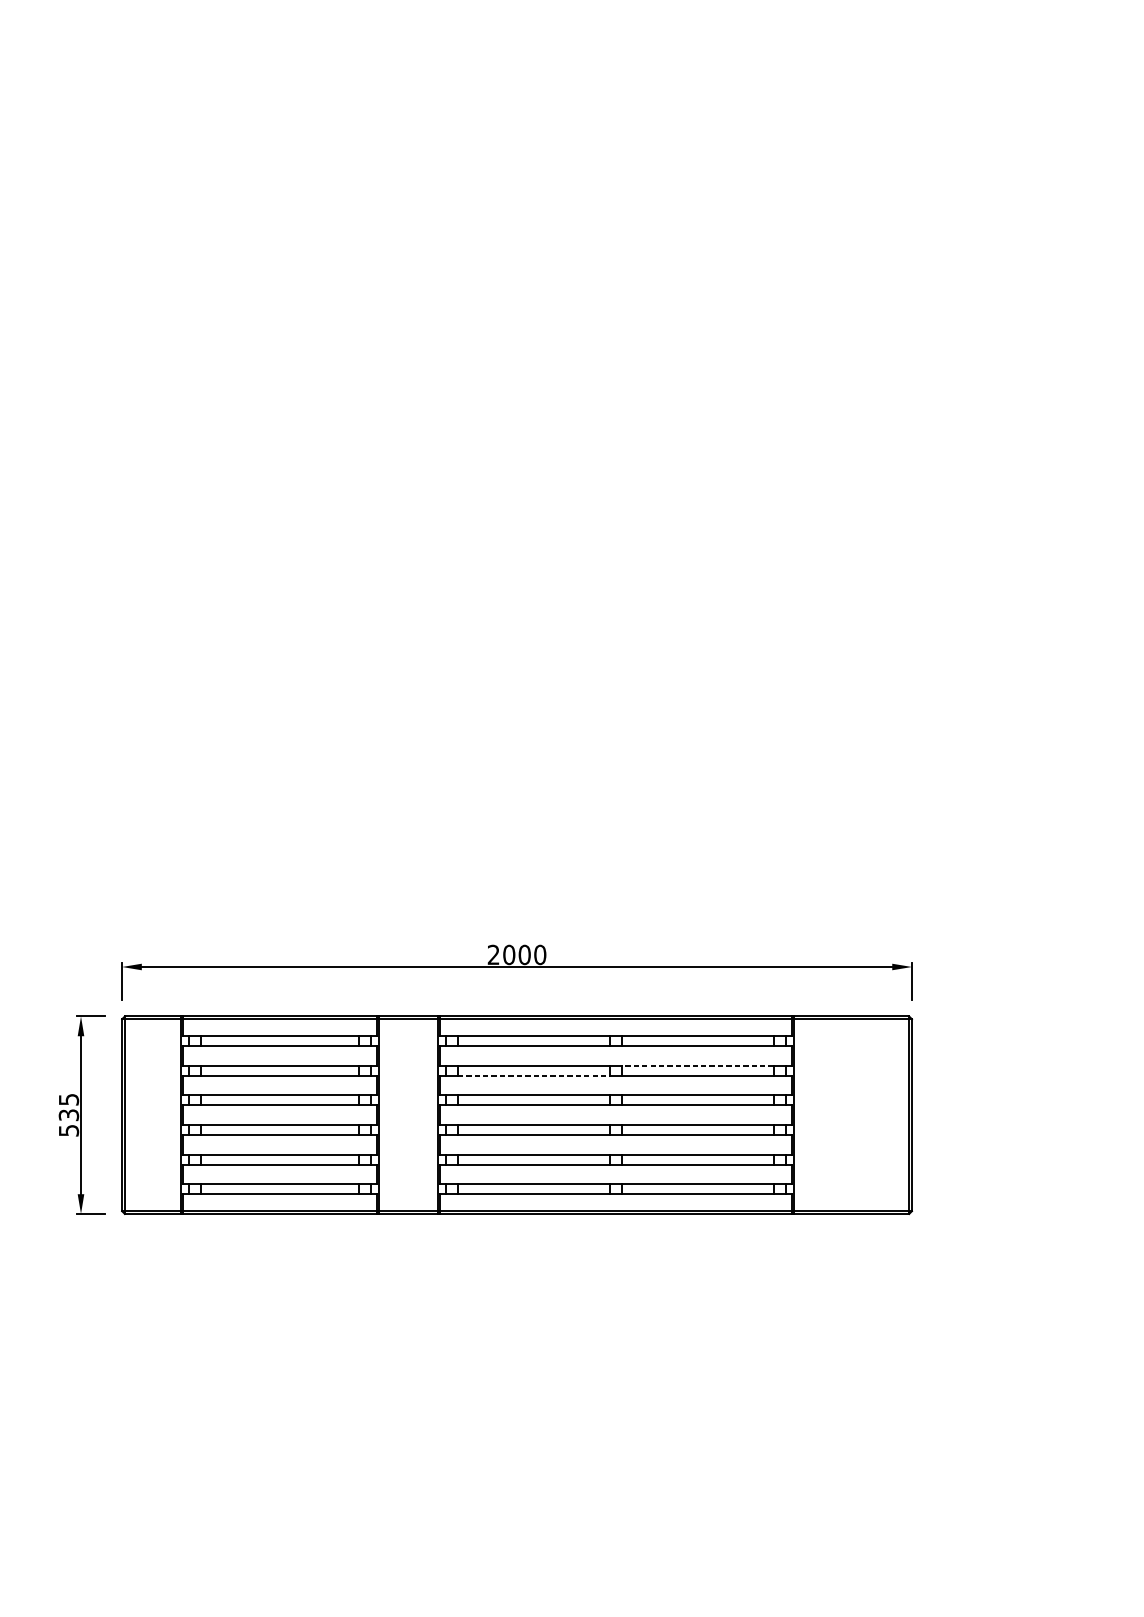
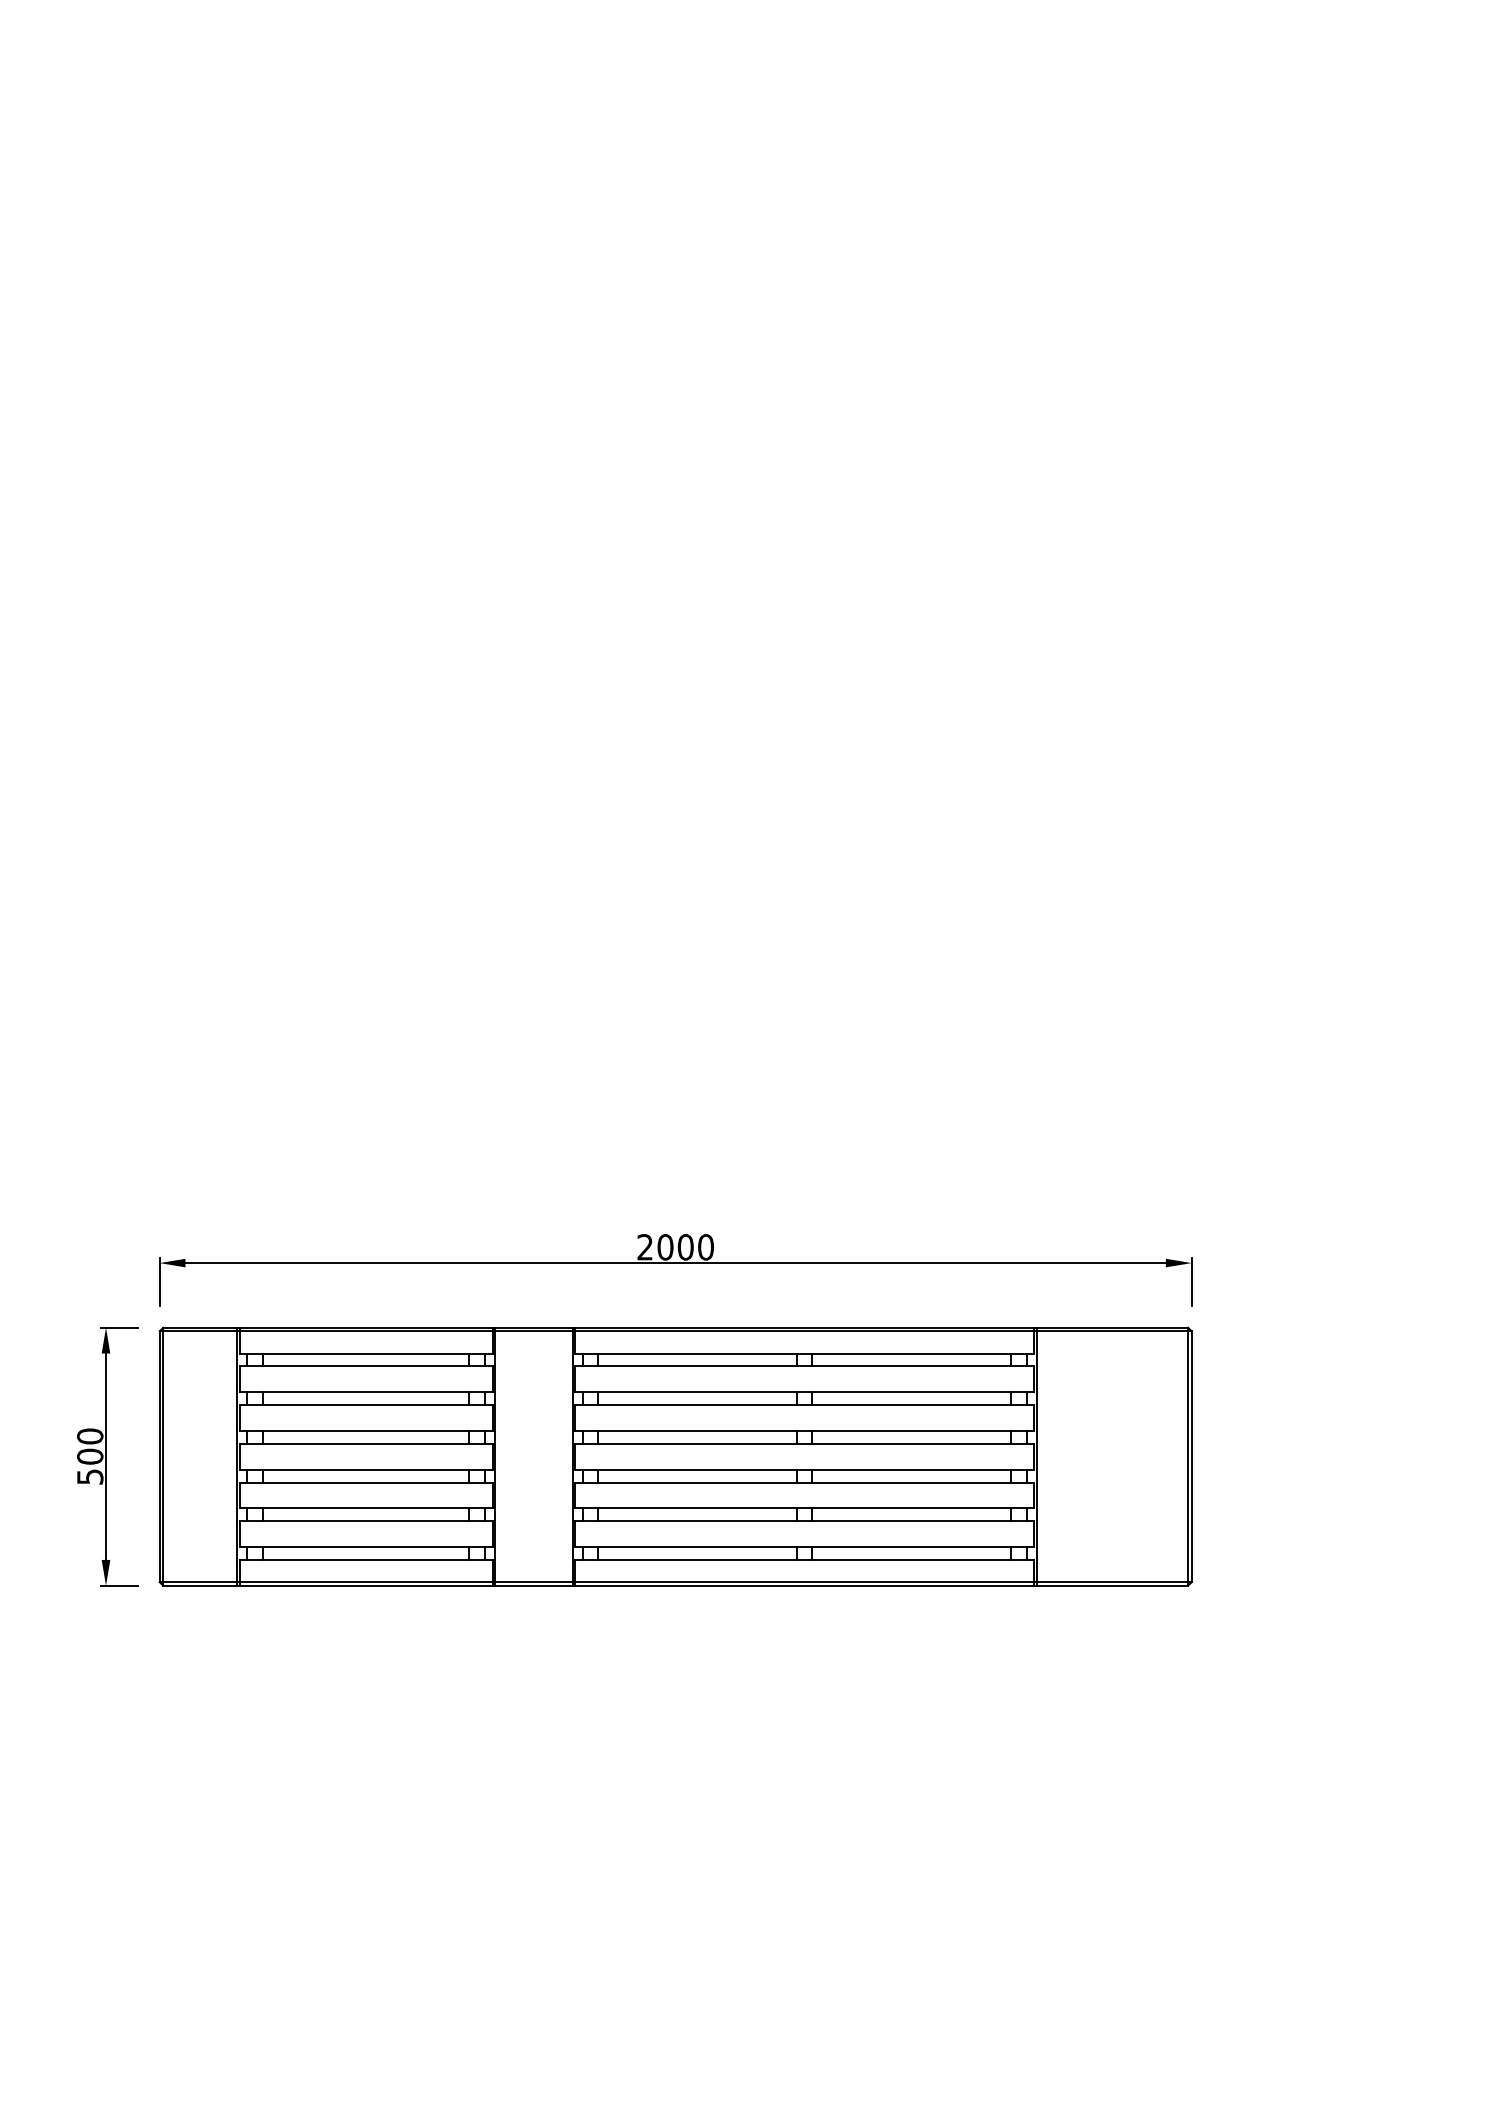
line: (697, 1066) -> (911, 1392), dashed -> solid
line: (534, 1076) -> (698, 1405), dashed -> solid
text: (69, 1107) -> (90, 1446), 535 -> 500

